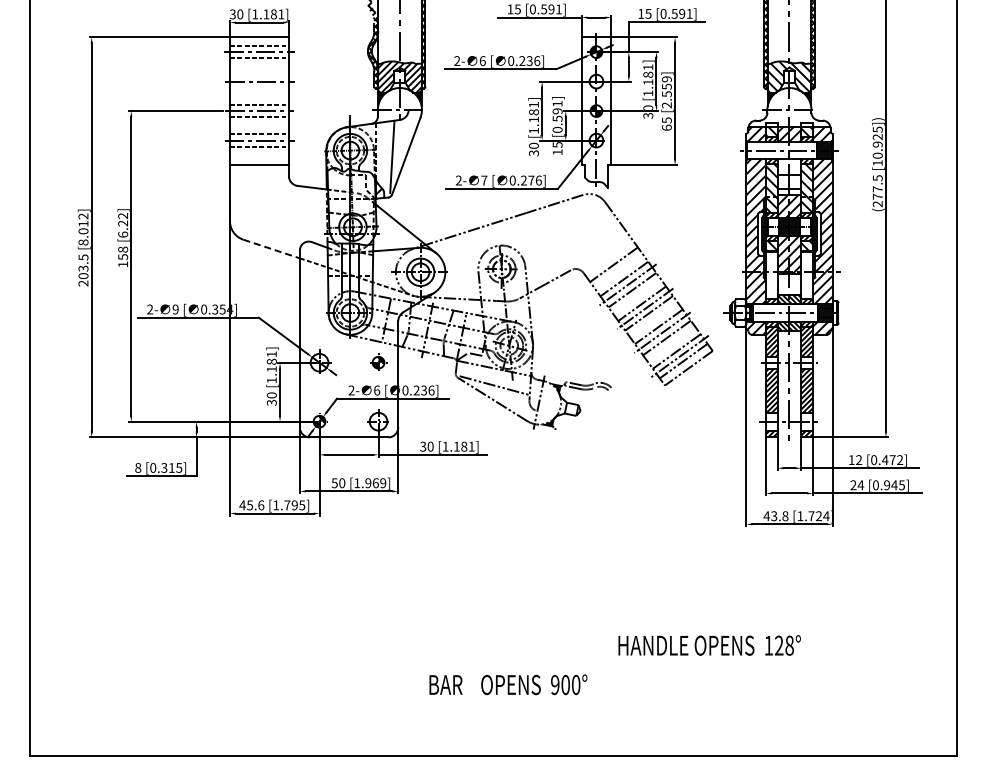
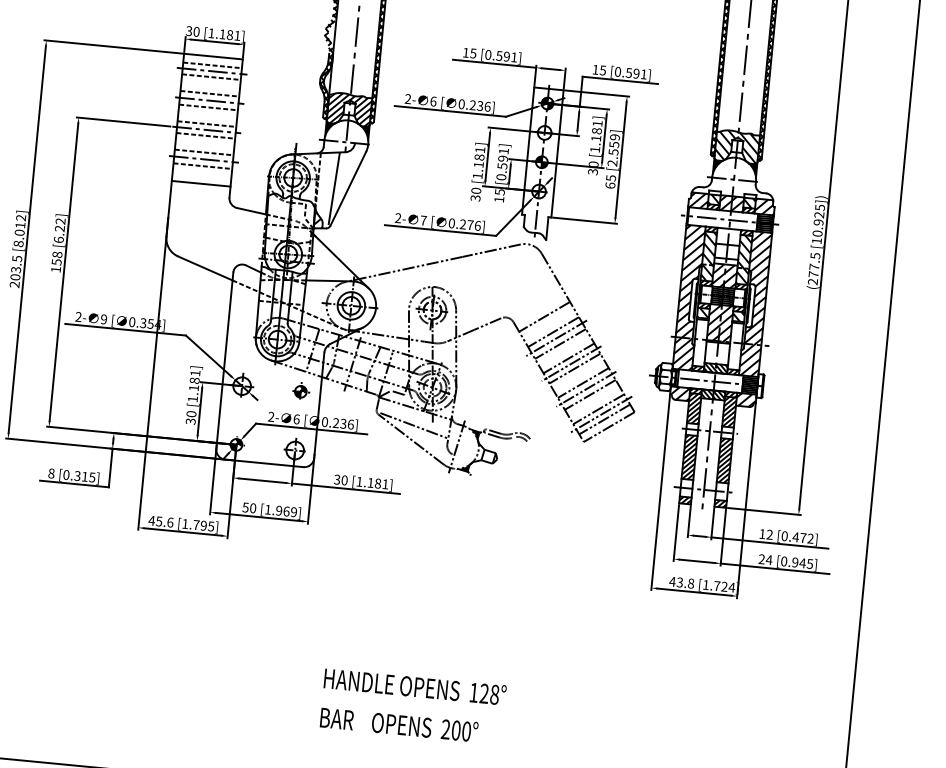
line: (258, 74) -> (208, 93), added
line: (258, 88) -> (207, 107), added
line: (271, 249) -> (205, 268), dashed -> solid
text: (709, 645) -> (415, 686), moved
text: (555, 685) -> (446, 730), 900° -> 200°

